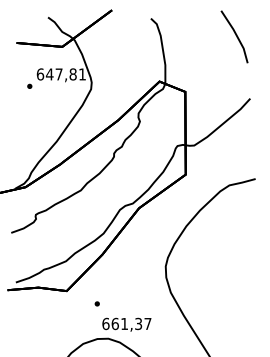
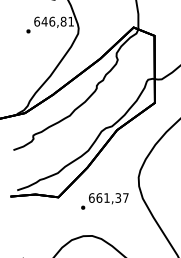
text: (58, 74) -> (51, 21), 647,81 -> 646,81
text: (126, 324) -> (108, 198), moved

